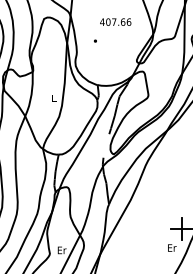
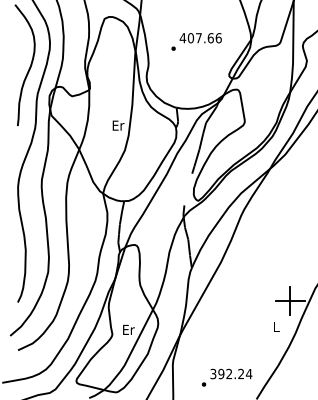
text: (115, 22) -> (200, 38), moved
text: (54, 98) -> (118, 125), L -> Er
text: (172, 247) -> (276, 326), Er -> L

